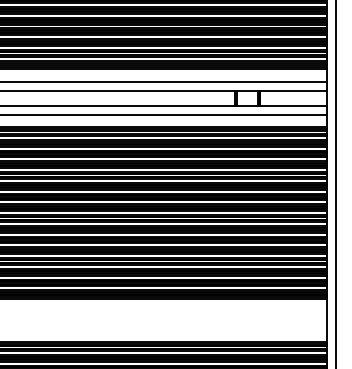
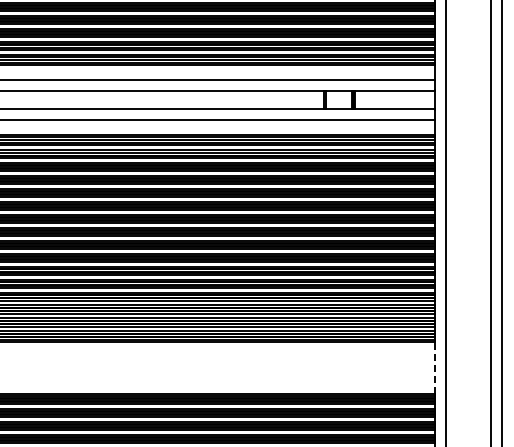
line: (327, 320) -> (435, 367), solid -> dashed

